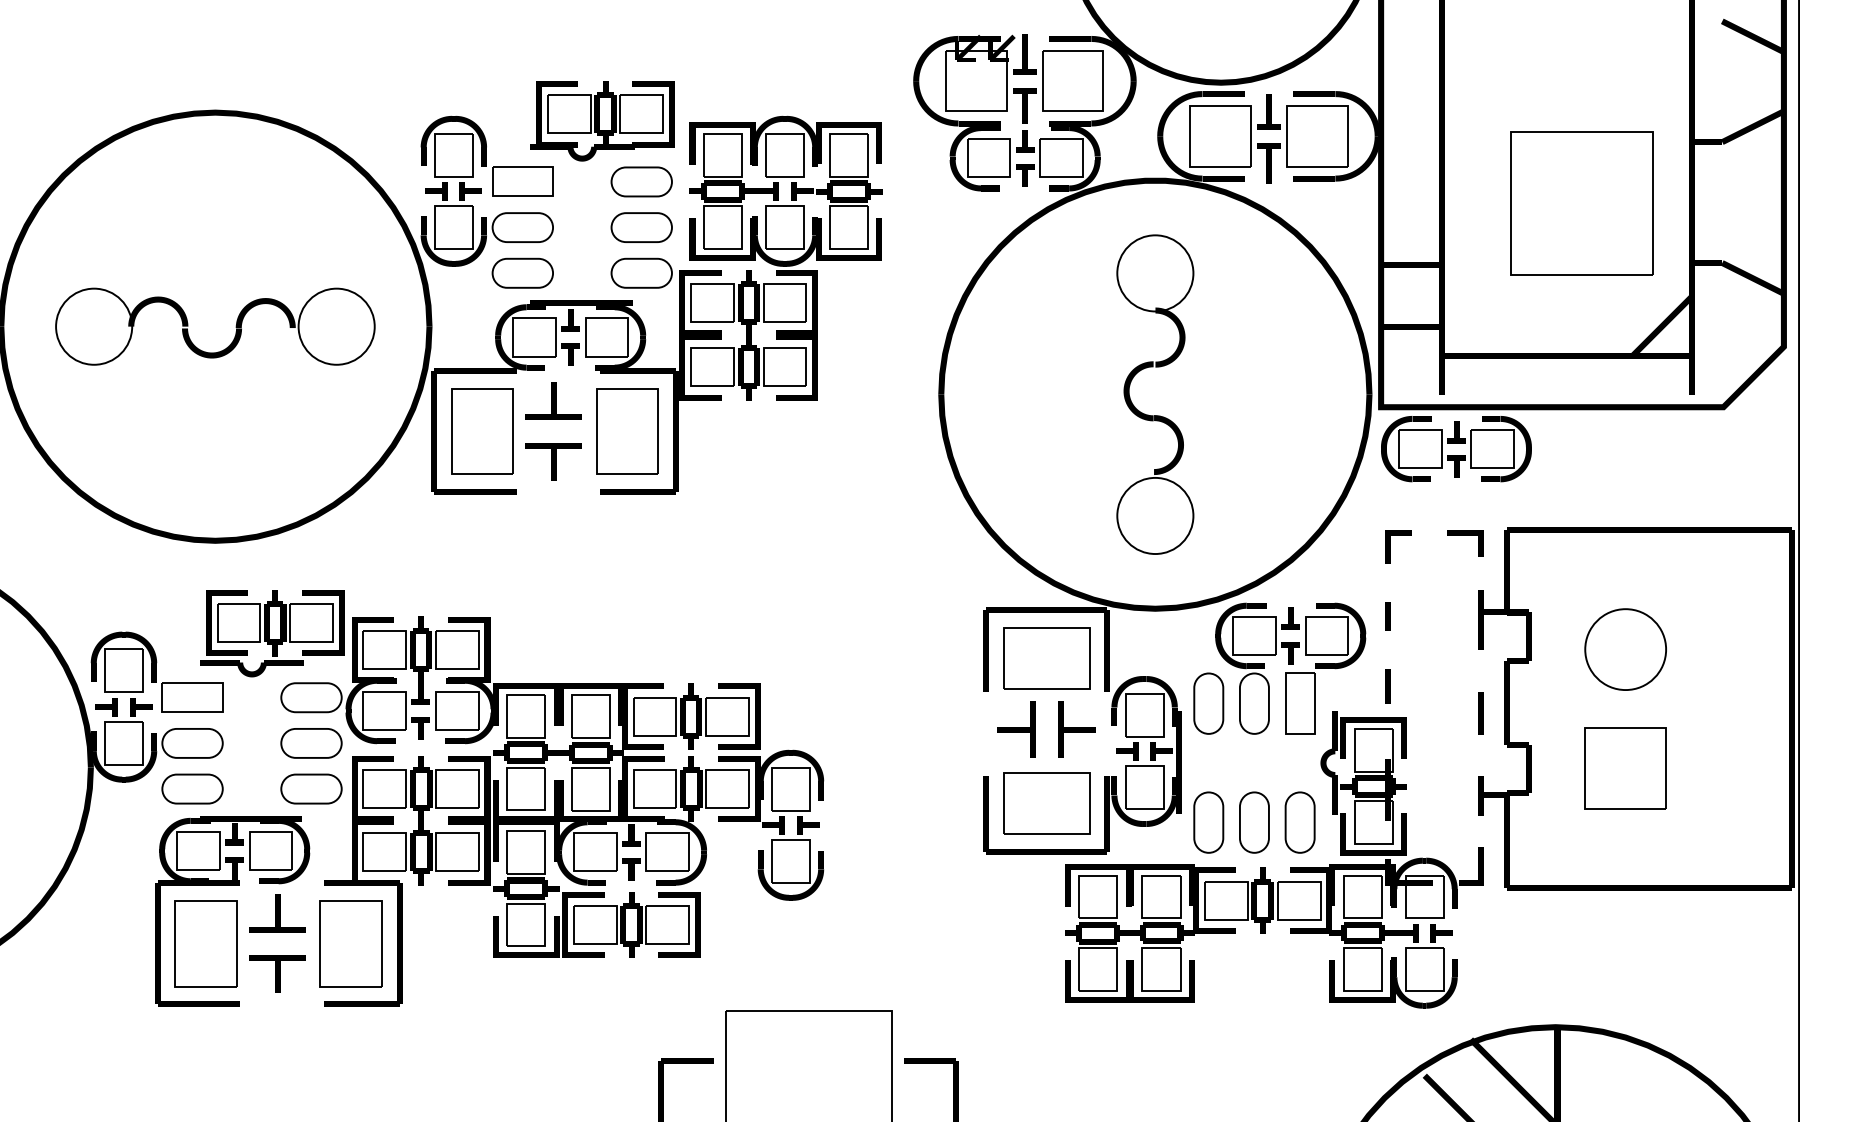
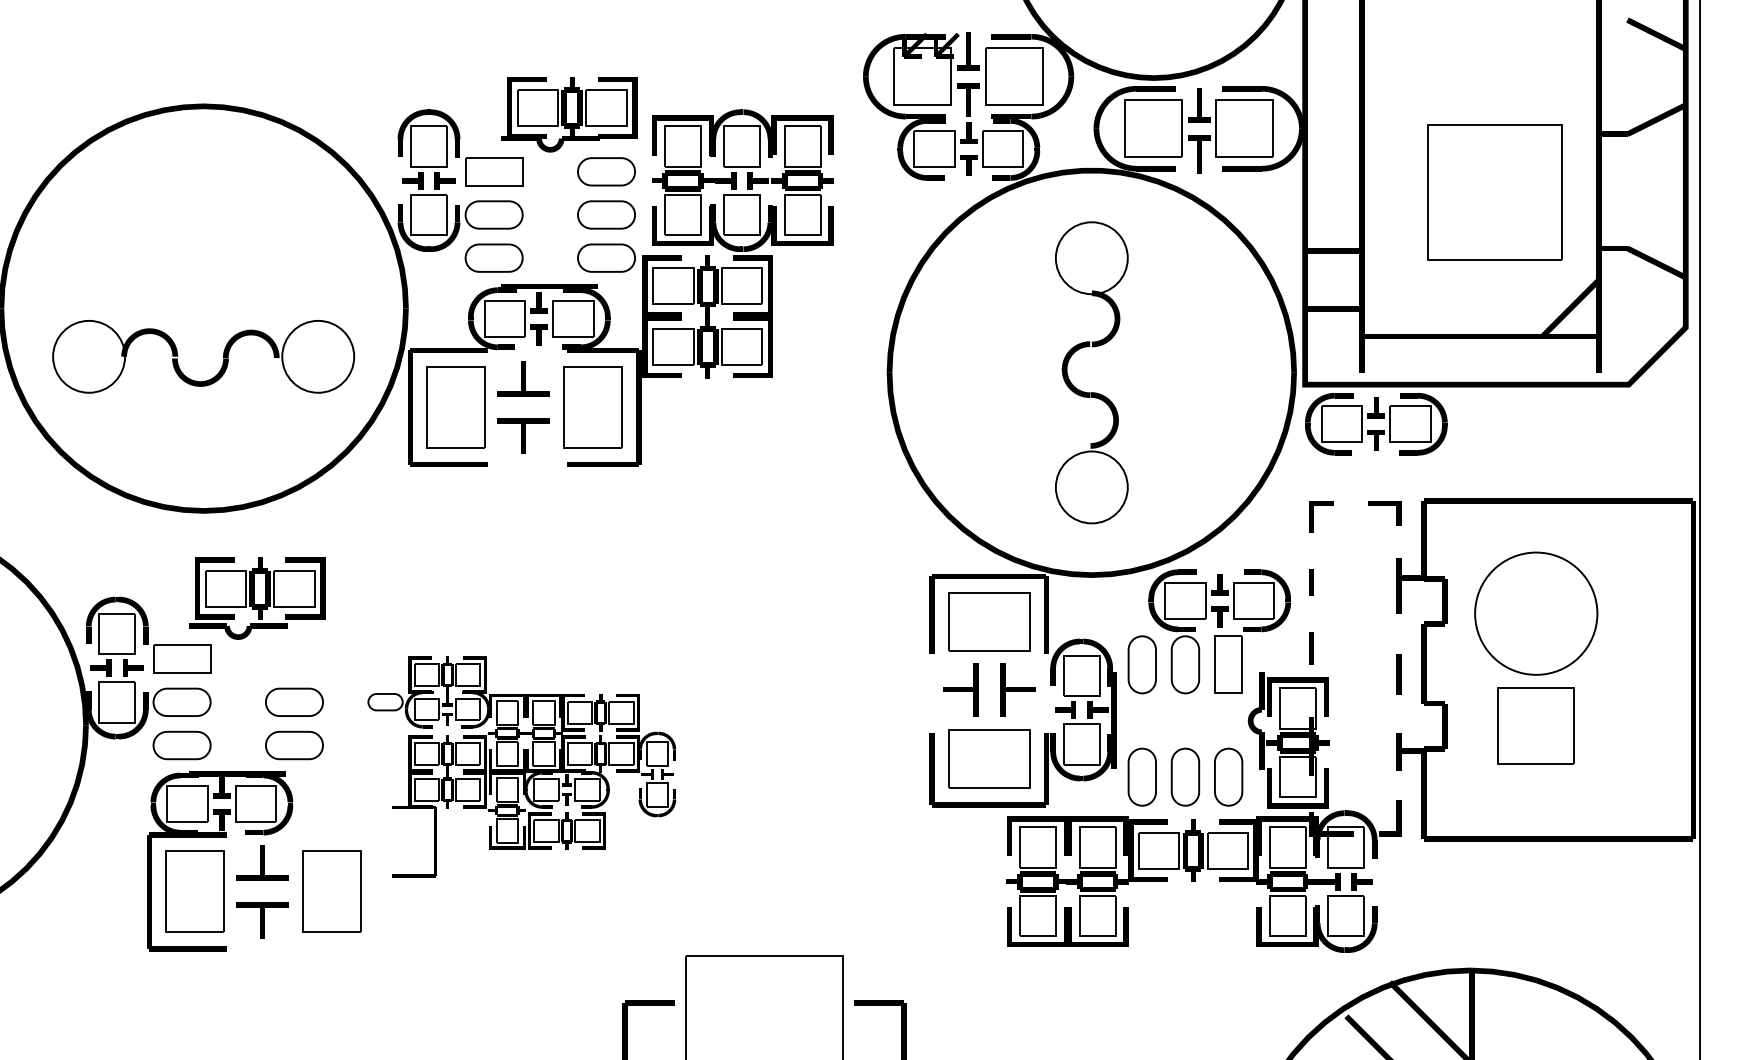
part: (235, 326) -> (222, 356), moved
circle: (1625, 649) -> (1536, 613), size x1.6
part: (552, 811) -> (522, 766), size x0.6

